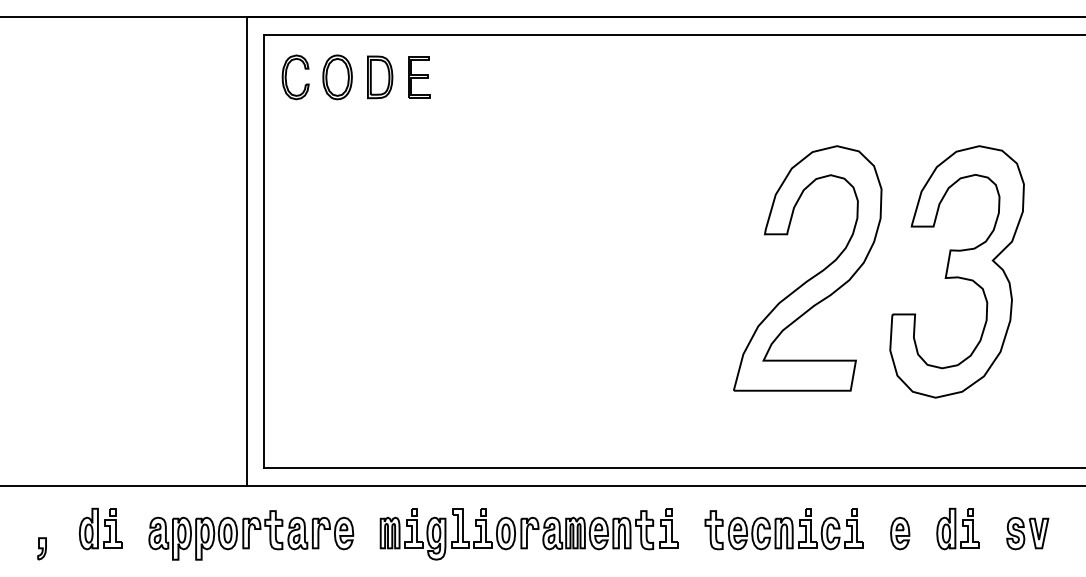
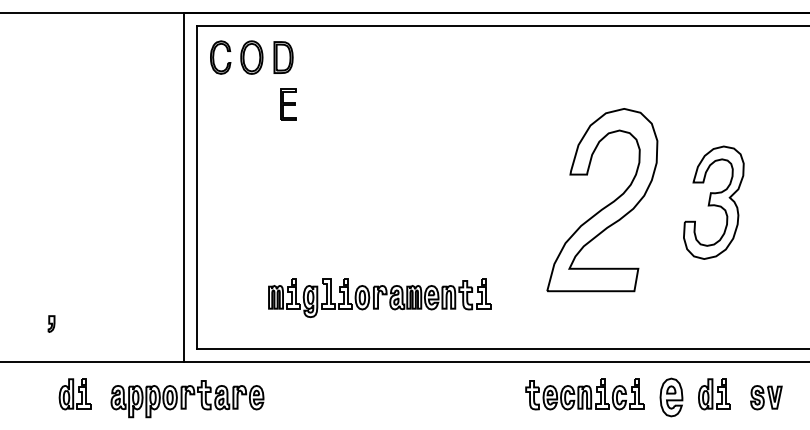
part: (418, 77) -> (288, 104), moved
part: (956, 271) -> (713, 202), size x0.6
part: (899, 533) -> (670, 397), size x1.6
part: (528, 534) -> (379, 298), moved
part: (42, 548) -> (51, 323), moved

